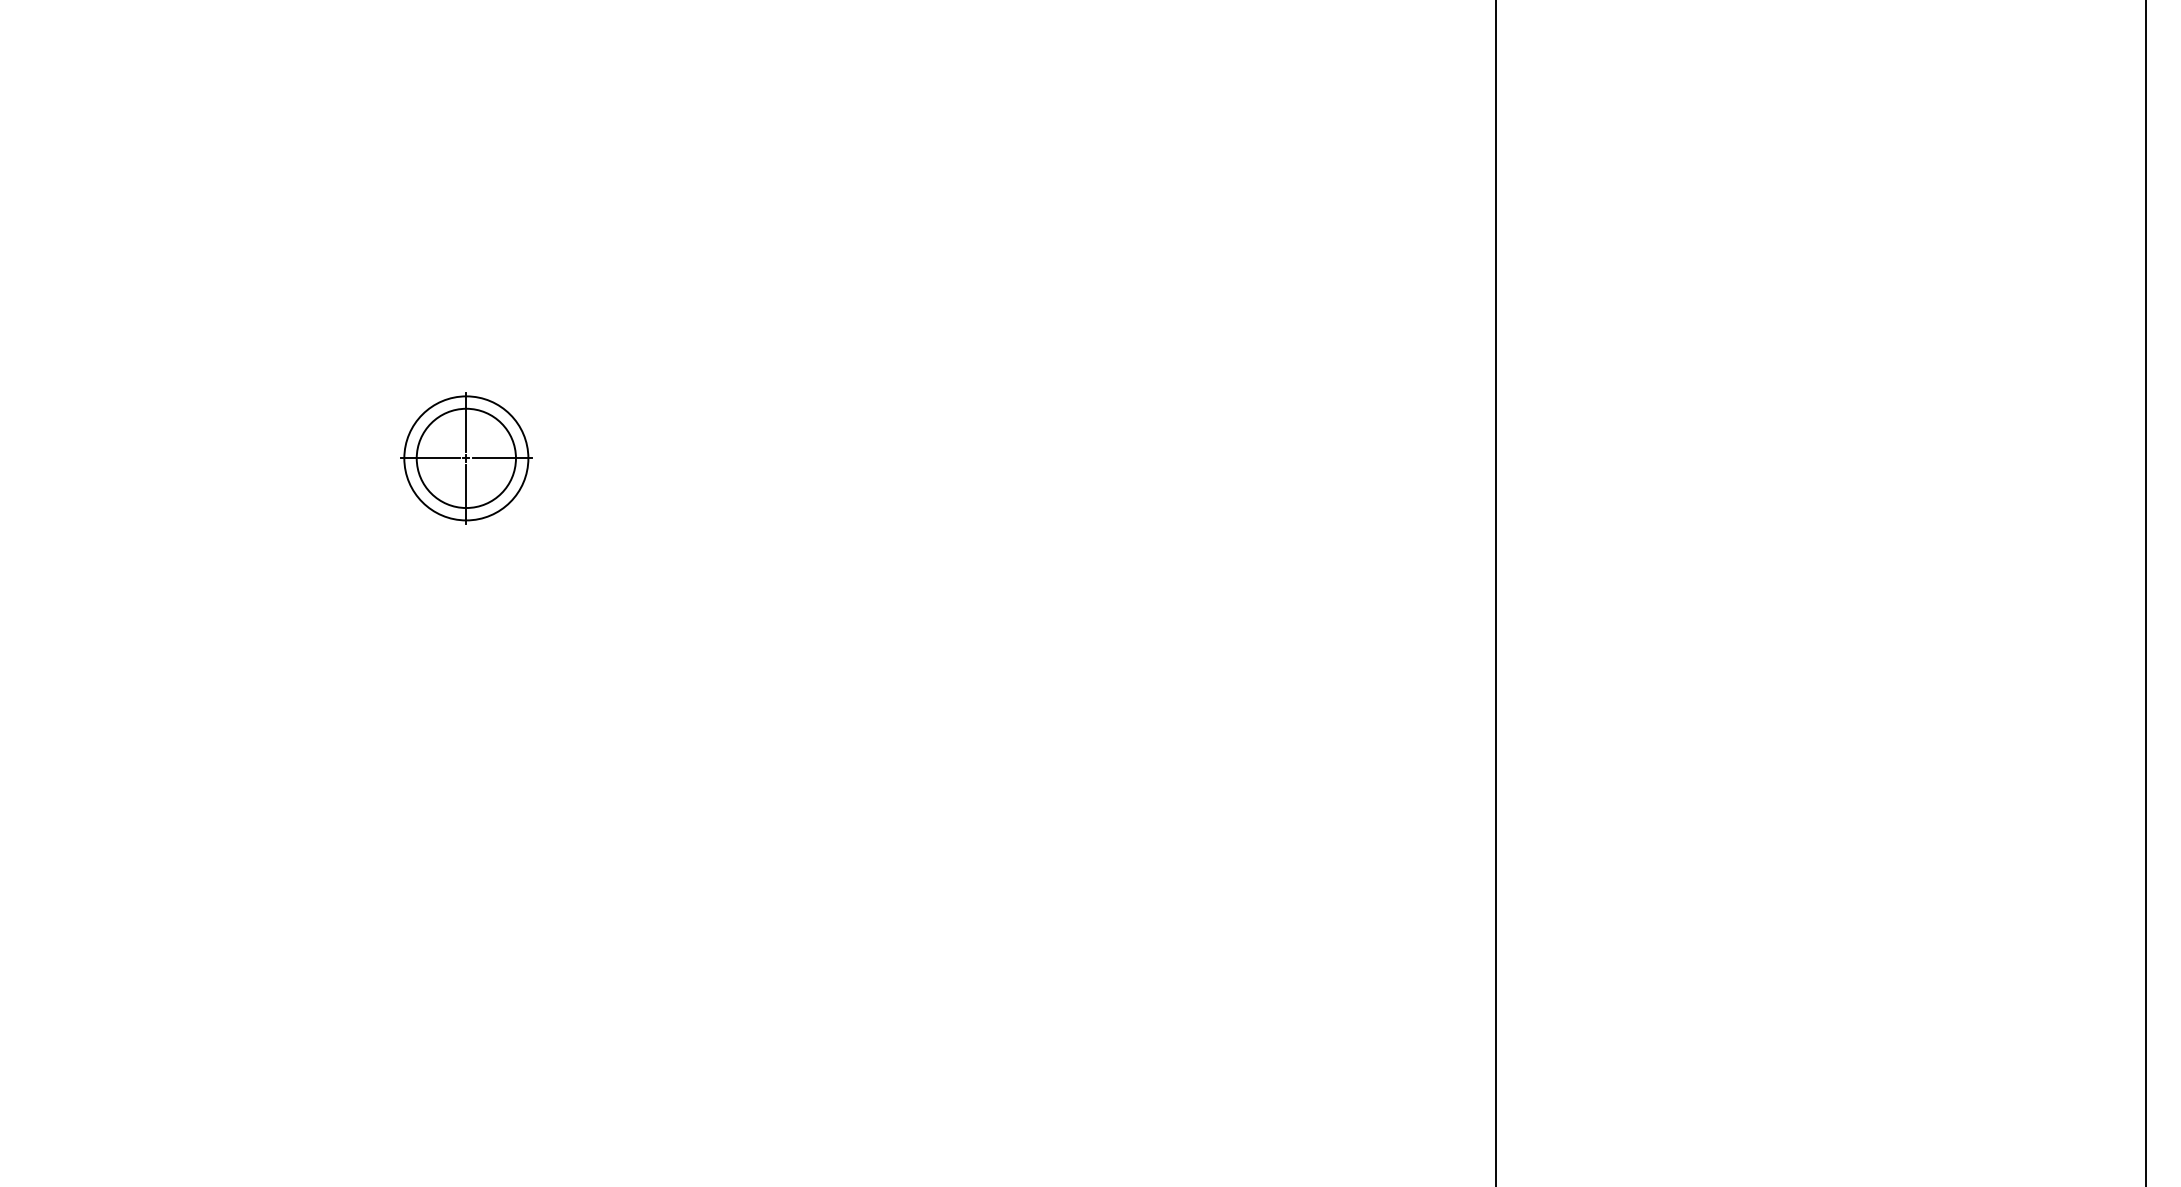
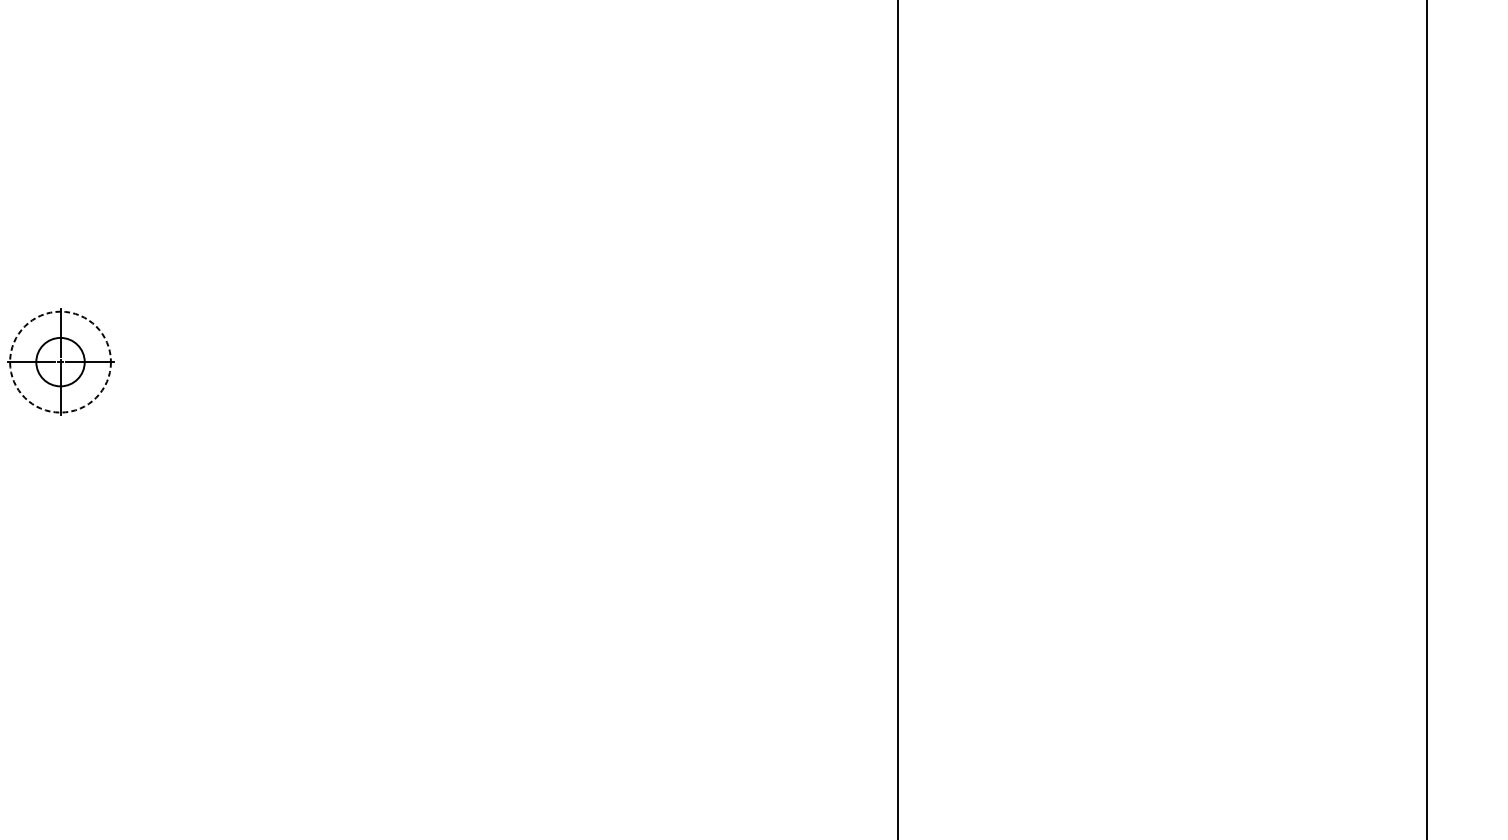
circle: (465, 458) -> (59, 362), size x0.6
circle: (466, 458) -> (60, 362), solid -> dashed

